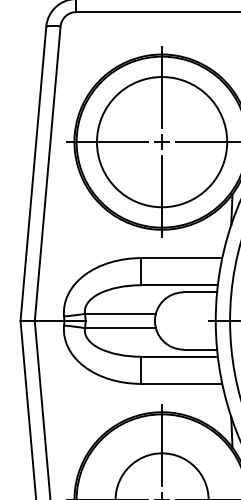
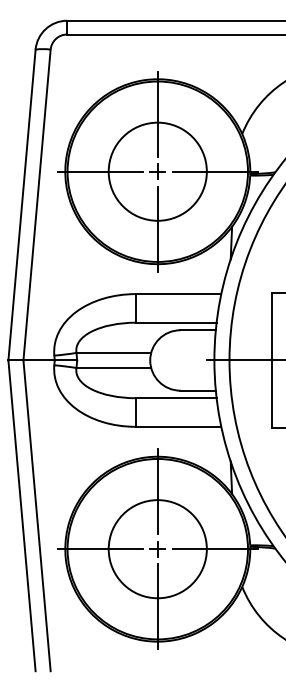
circle: (161, 141) -> (157, 171), size x0.71

